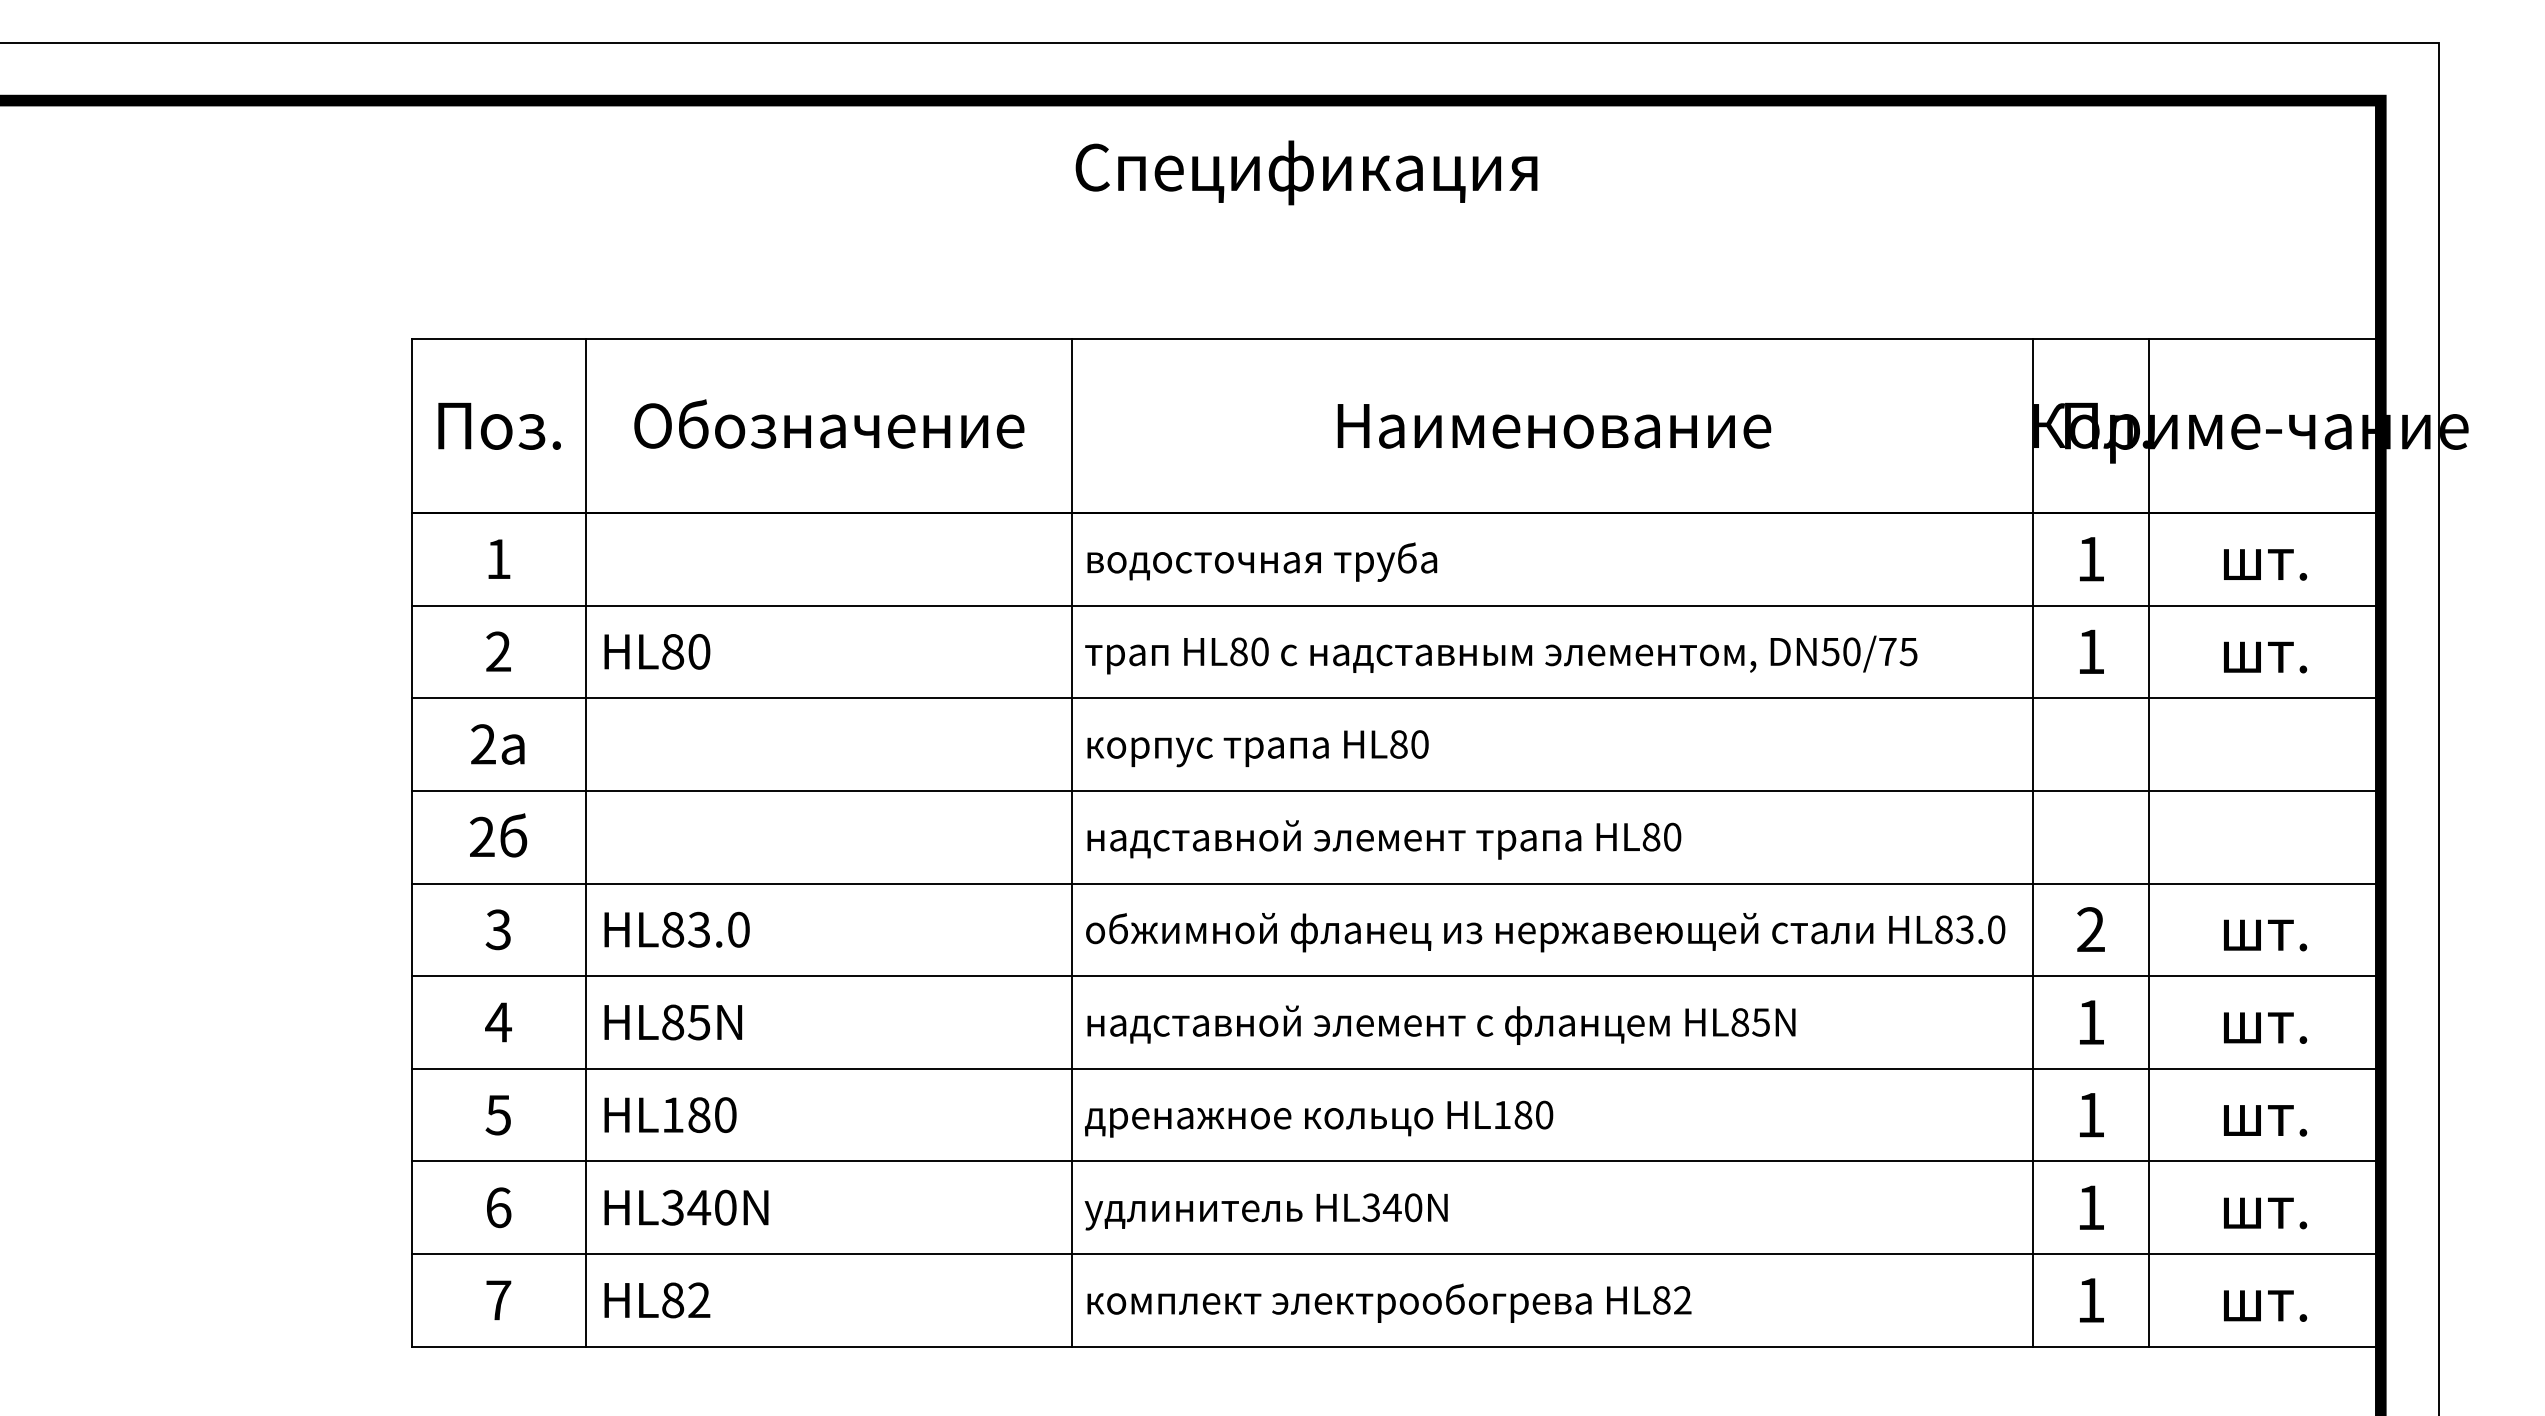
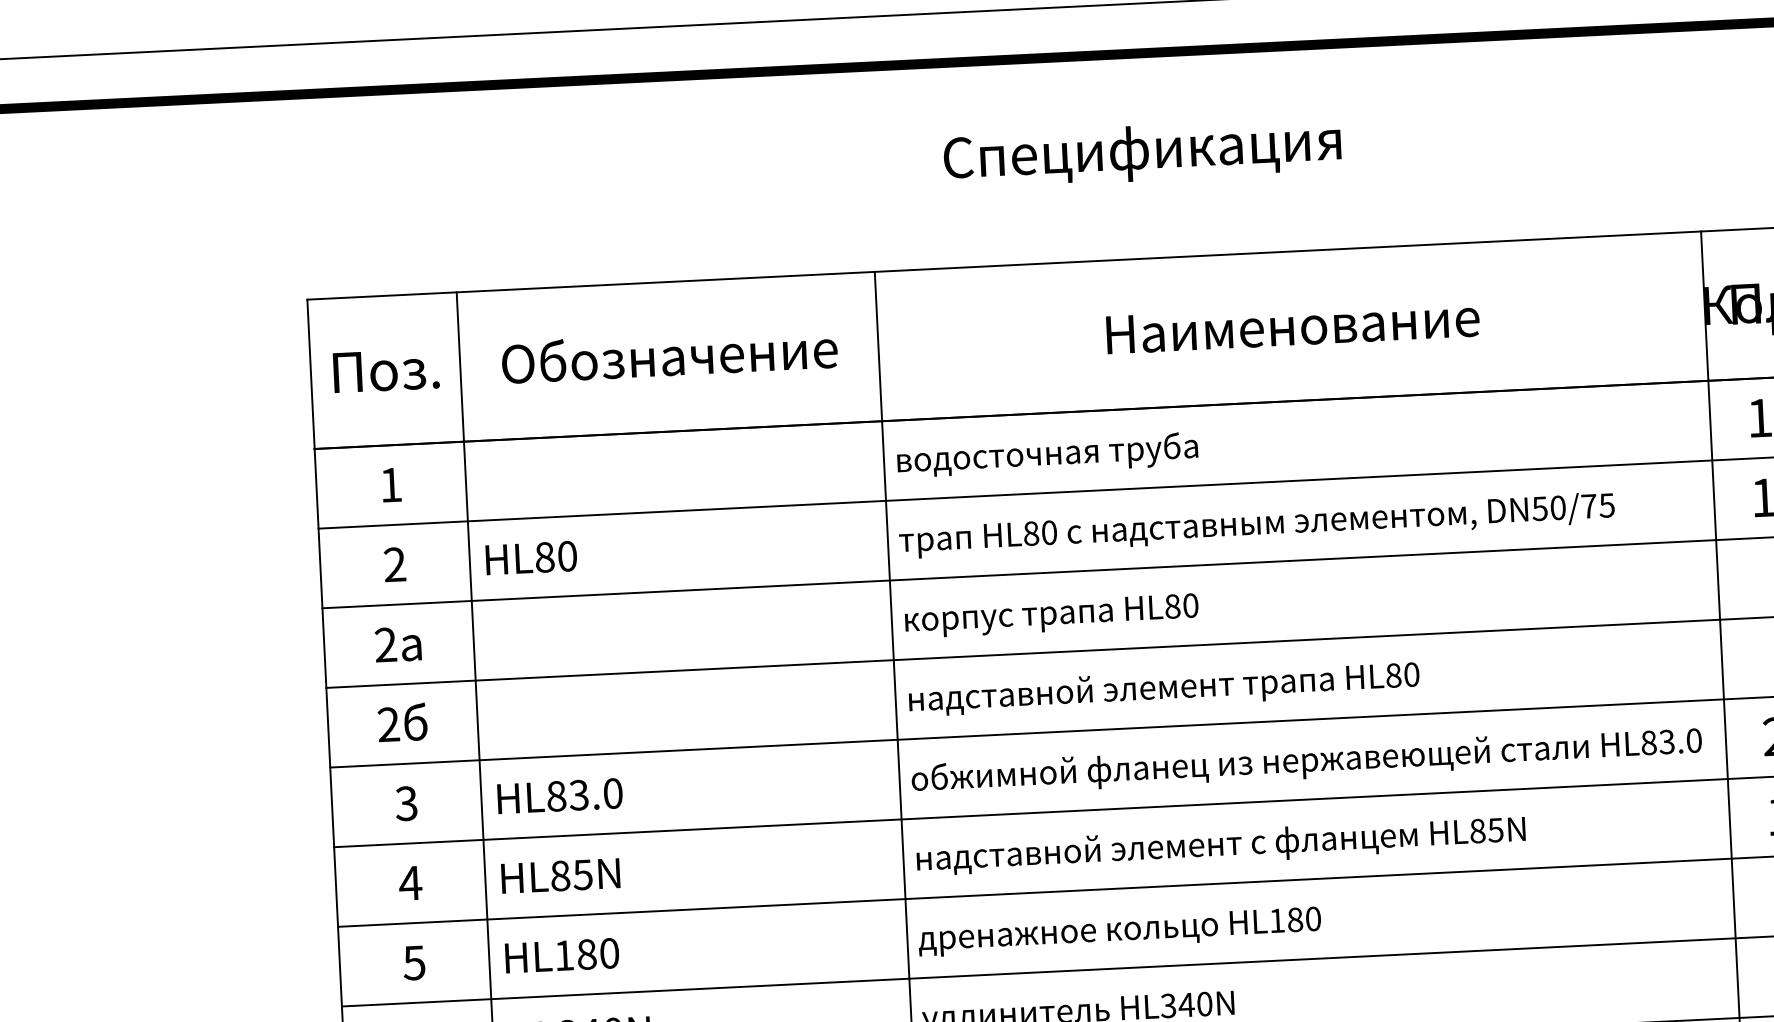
text: (1306, 172) -> (1142, 153), moved

